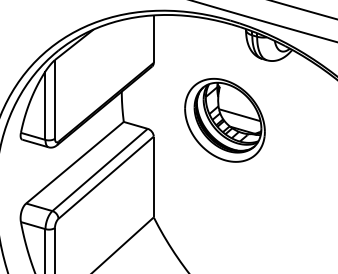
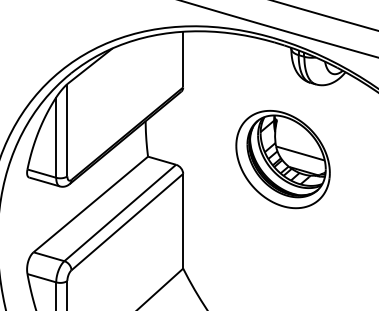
part: (224, 120) -> (282, 159), moved

